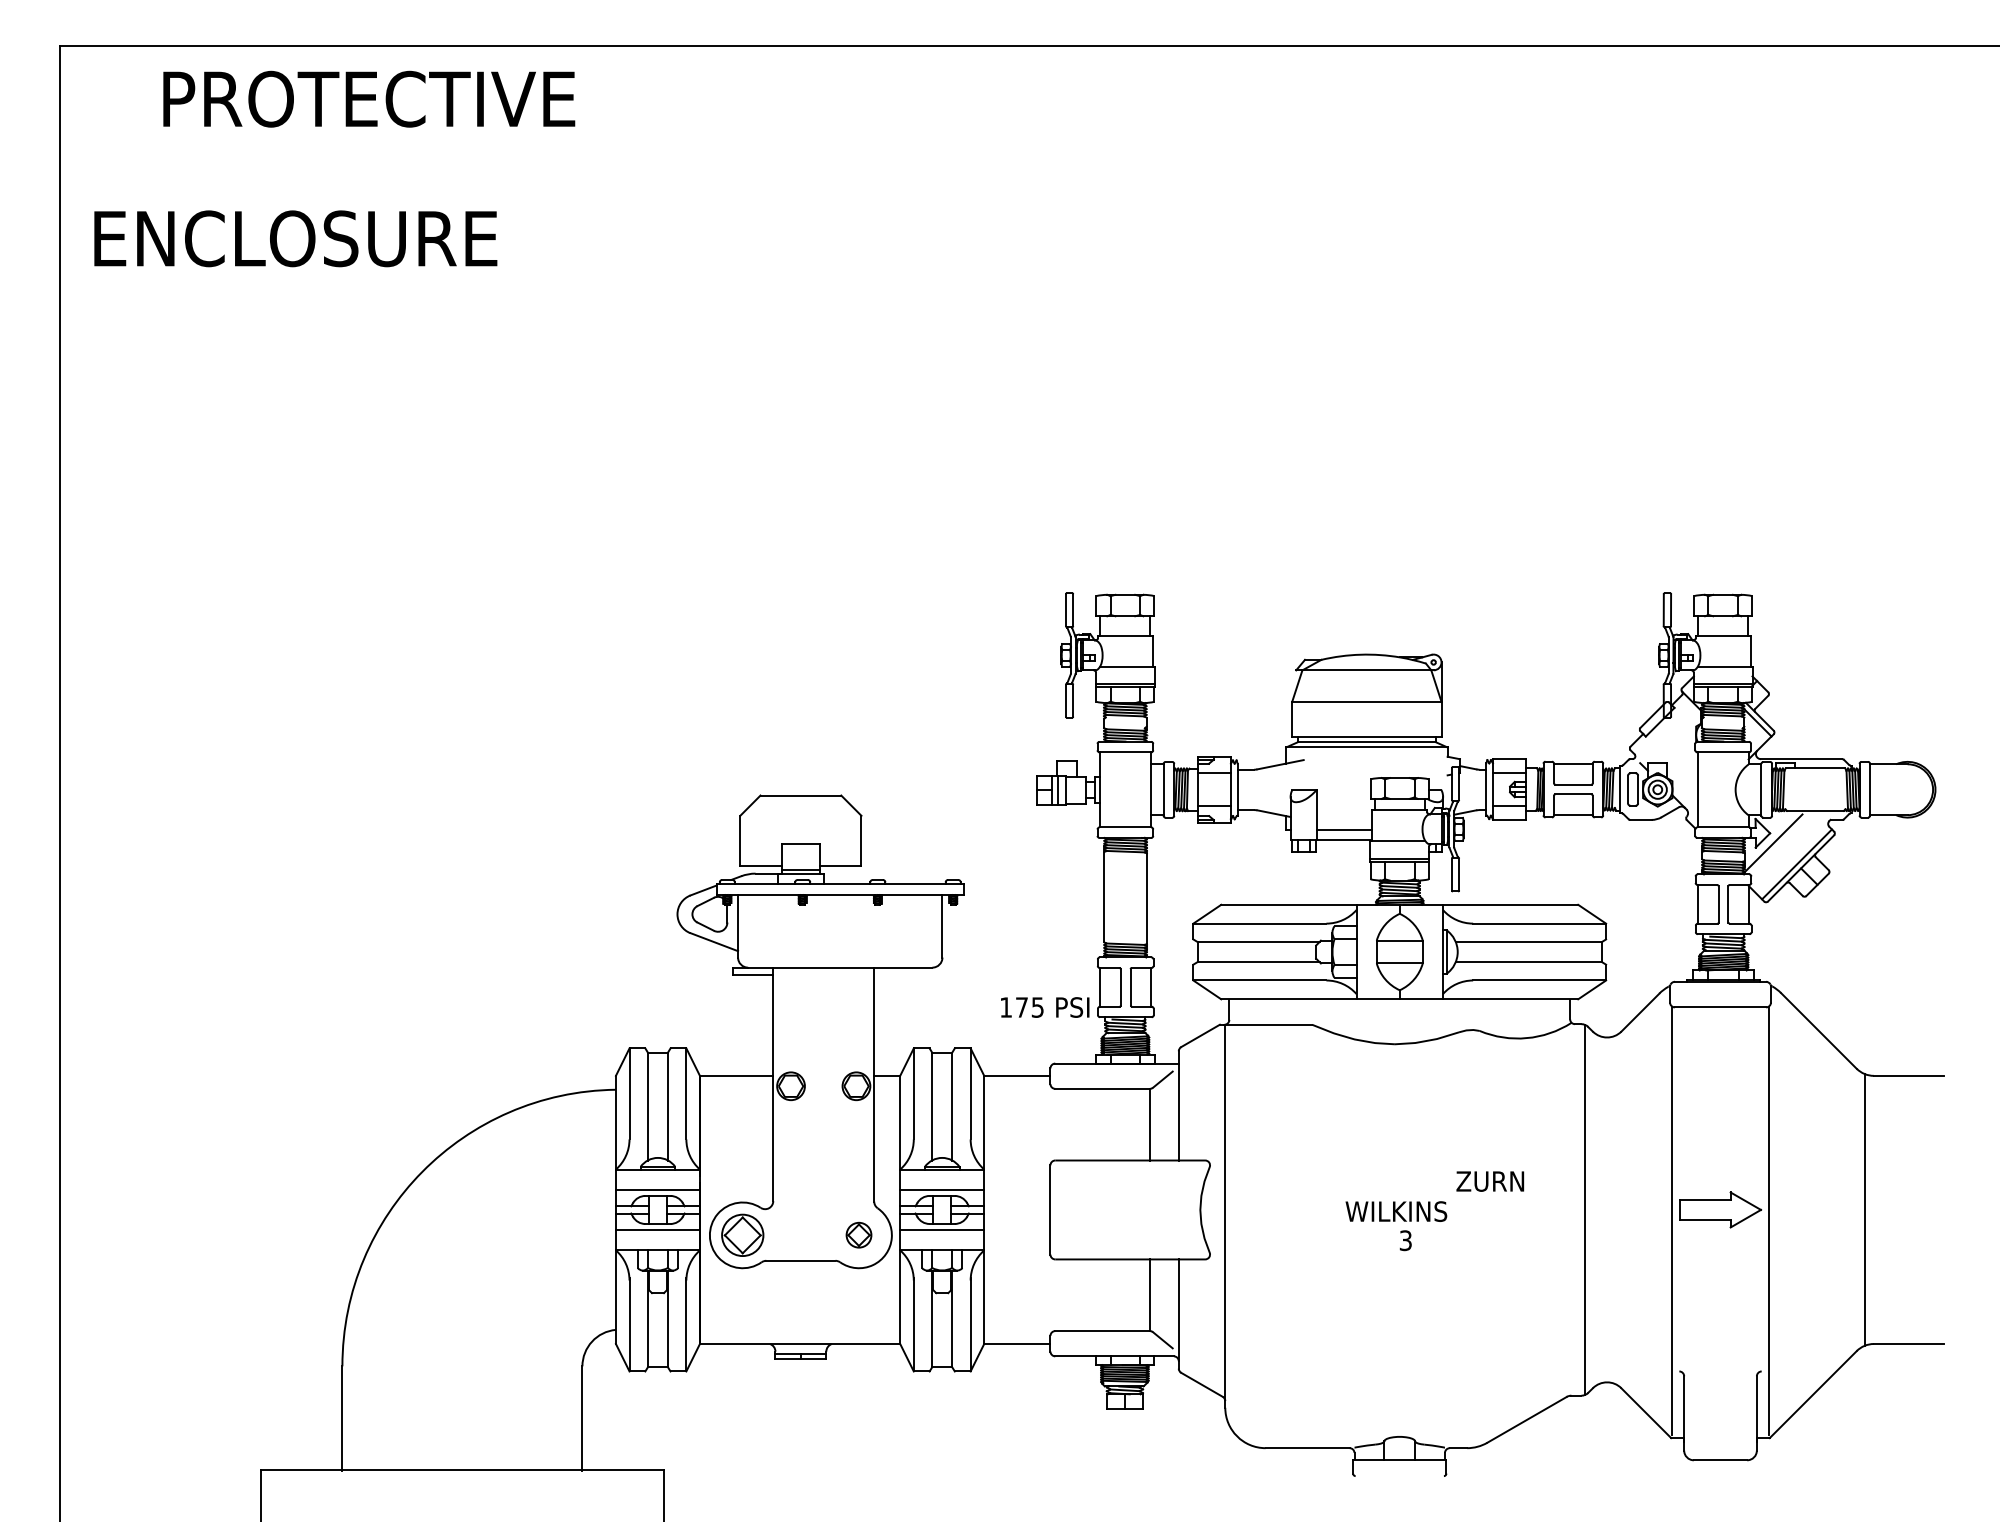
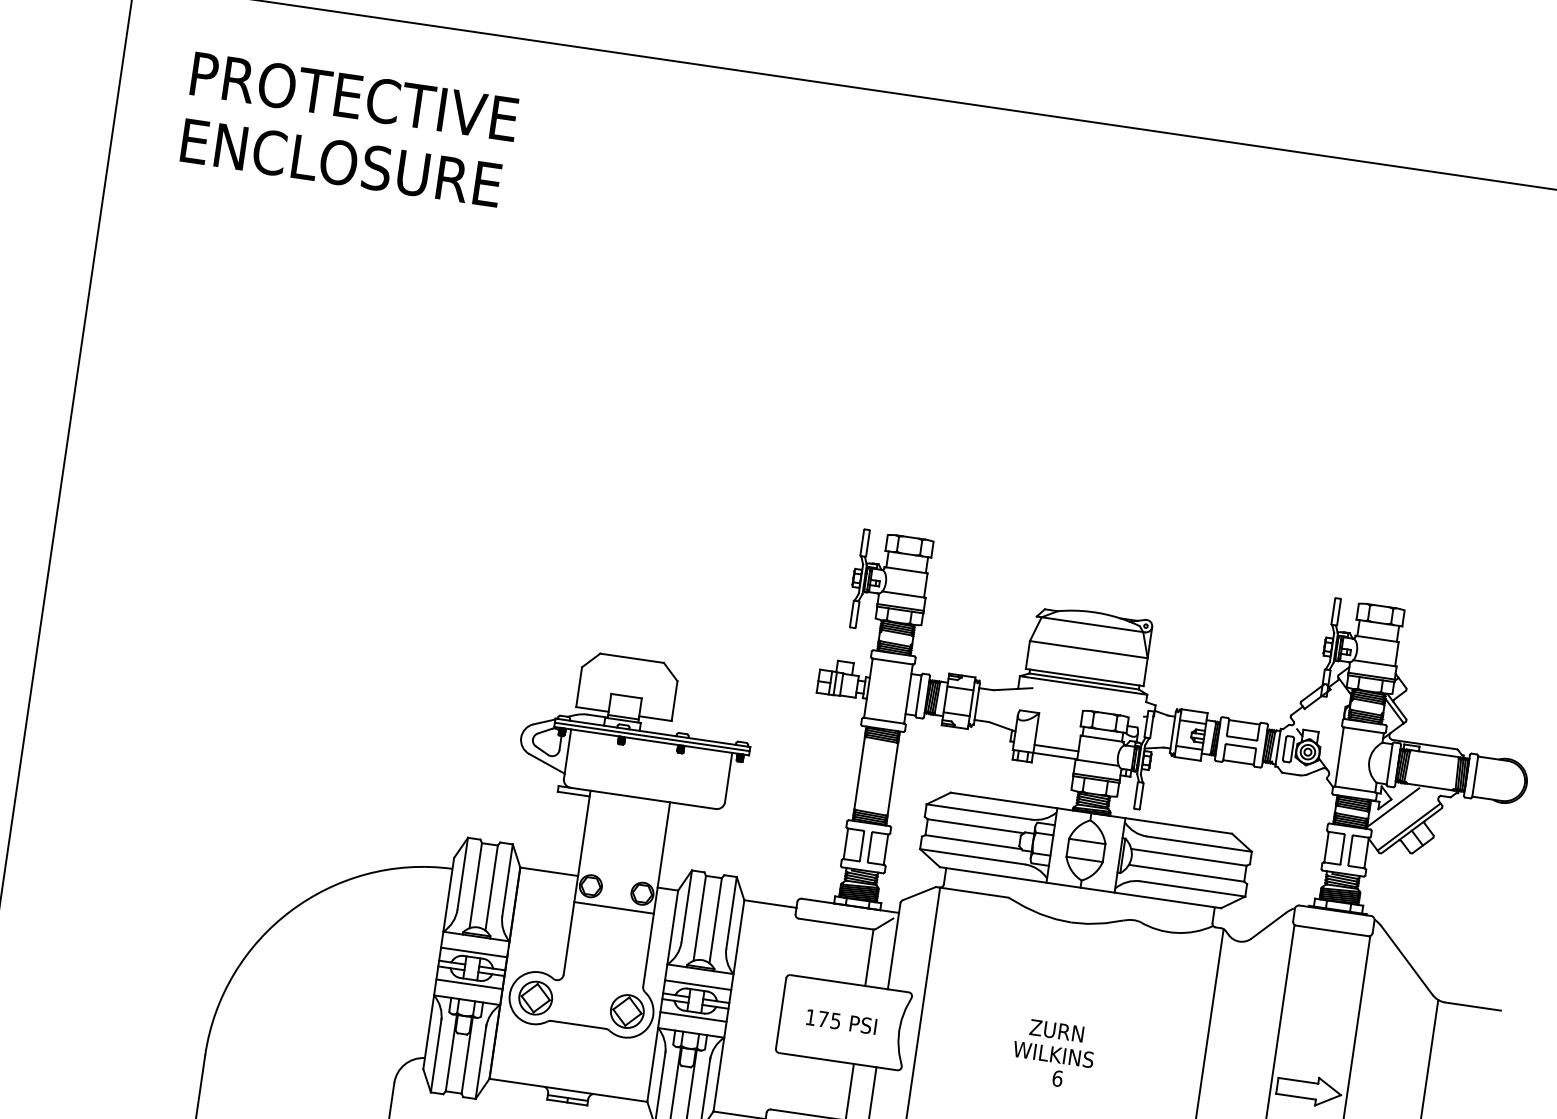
text: (369, 98) -> (354, 96), moved
text: (295, 238) -> (341, 162), moved
line: (839, 889) -> (651, 736), added
text: (1045, 1007) -> (841, 1022), moved
line: (823, 1108) -> (613, 907), added
text: (1490, 1181) -> (1057, 1030), moved
part: (858, 1234) -> (627, 1010), size x1.67
text: (1405, 1240) -> (1057, 1078), 3 -> 6

